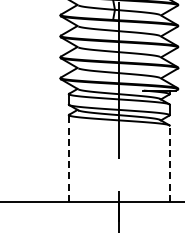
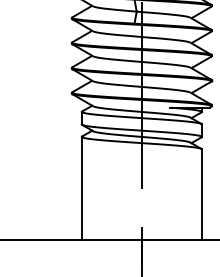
line: (68, 158) -> (81, 188), dashed -> solid
line: (169, 163) -> (201, 194), dashed -> solid

